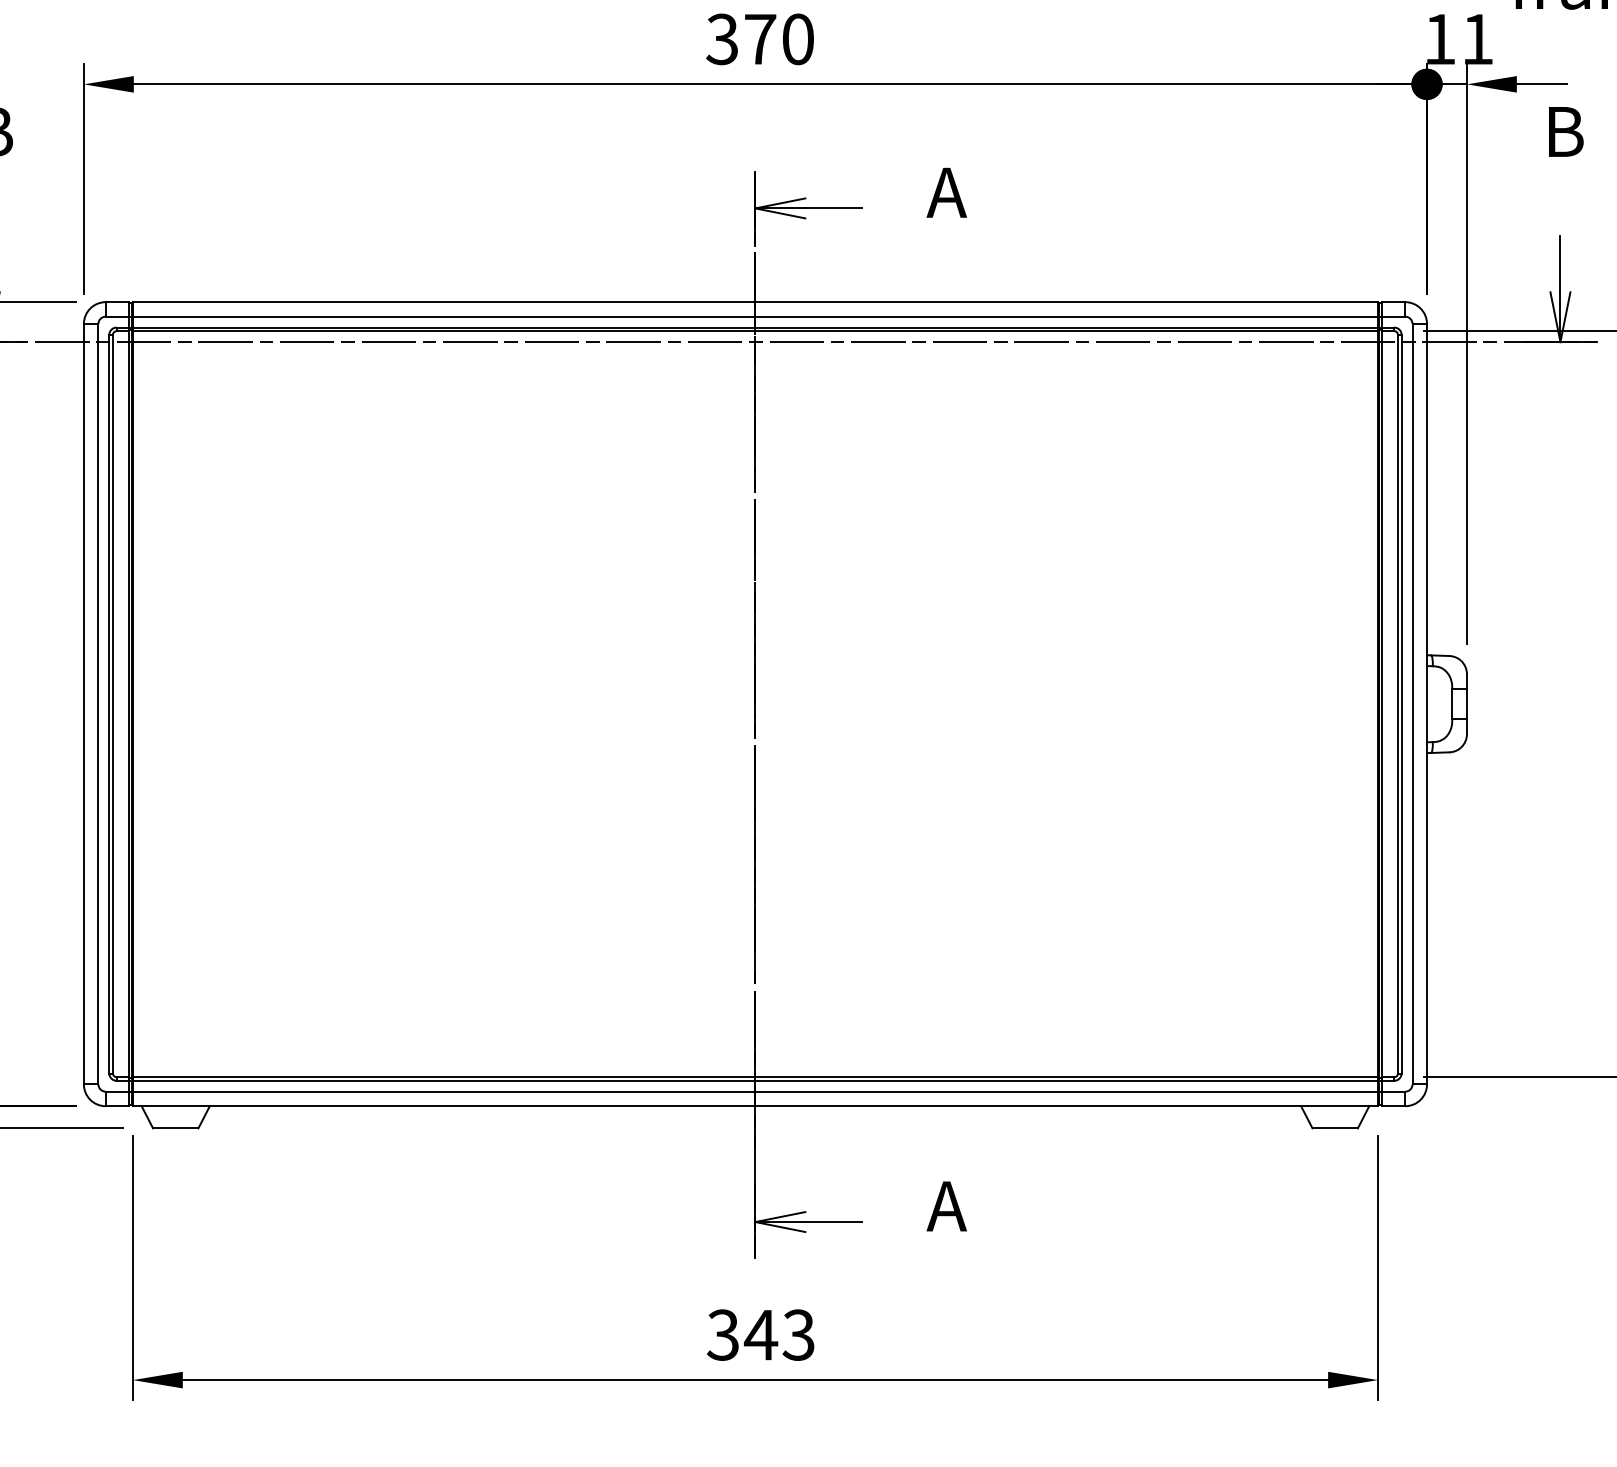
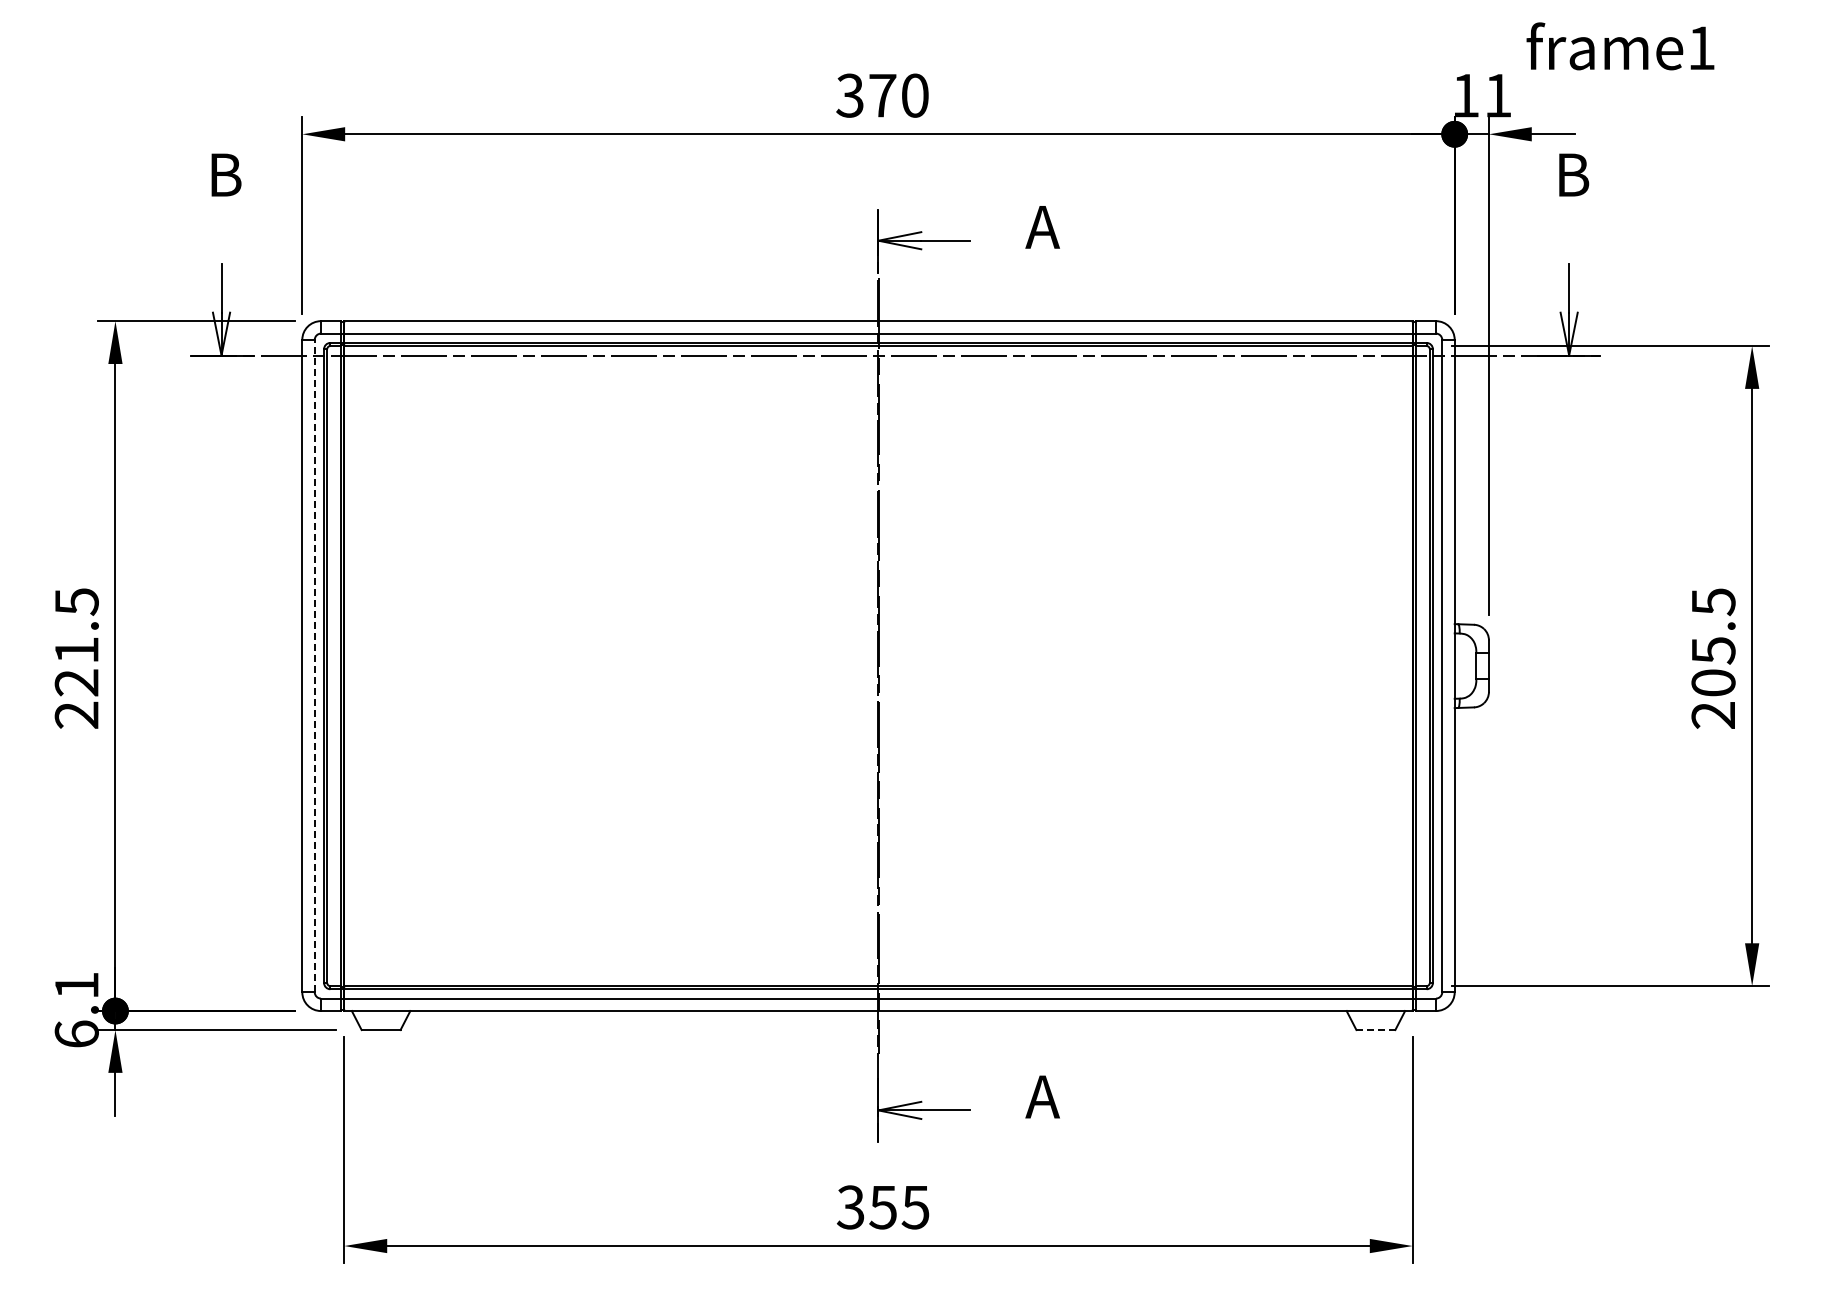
line: (98, 703) -> (314, 665), solid -> dashed
line: (1335, 1128) -> (1376, 1030), solid -> dashed
text: (778, 1335) -> (898, 1207), 343 -> 355

